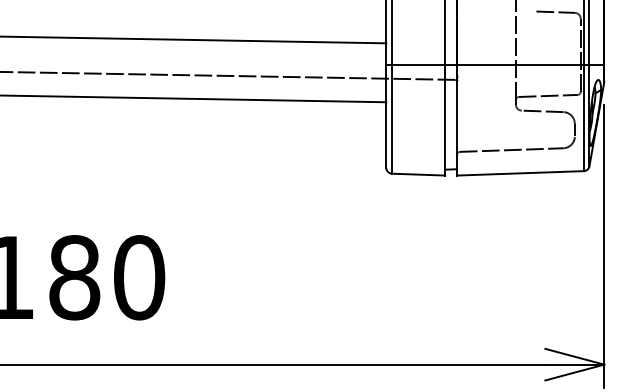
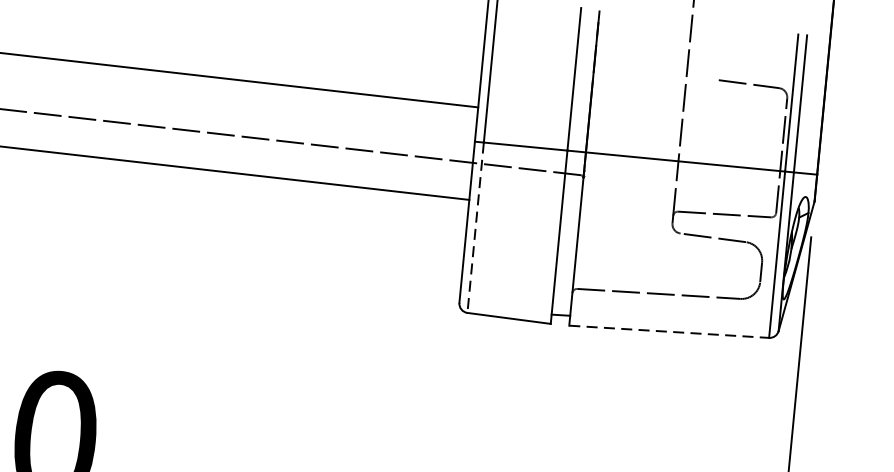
line: (391, 119) -> (474, 227), solid -> dashed
line: (520, 173) -> (669, 332), solid -> dashed

